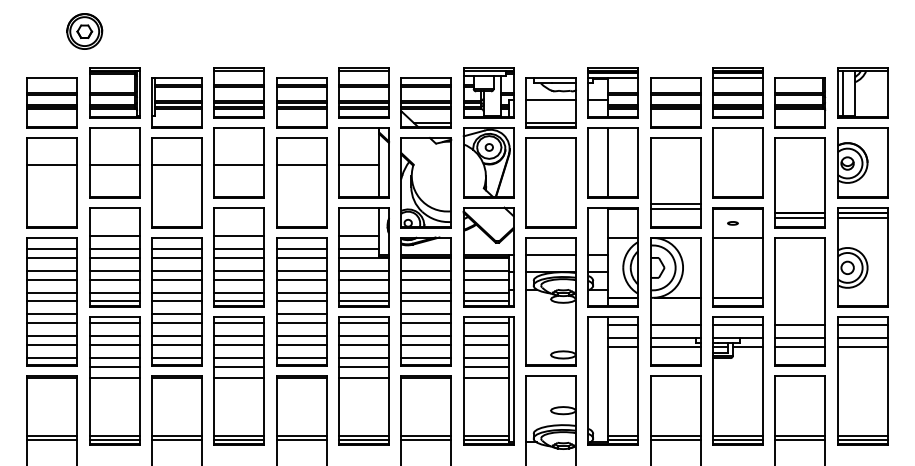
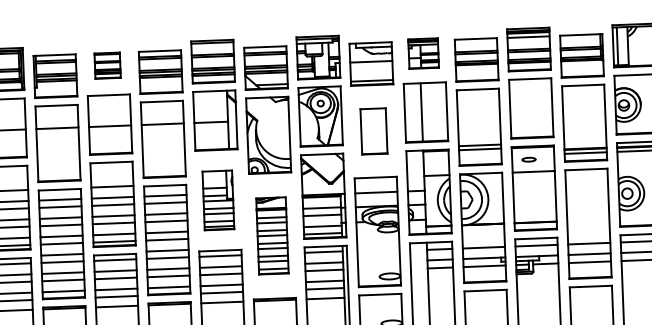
part: (238, 92) -> (107, 65), size x0.6
part: (612, 92) -> (423, 53), size x0.7
part: (550, 182) -> (373, 131), size x0.6
part: (732, 223) -> (528, 159), size x1.6
part: (363, 257) -> (218, 200), size x0.7
part: (425, 301) -> (271, 235), size x0.7

